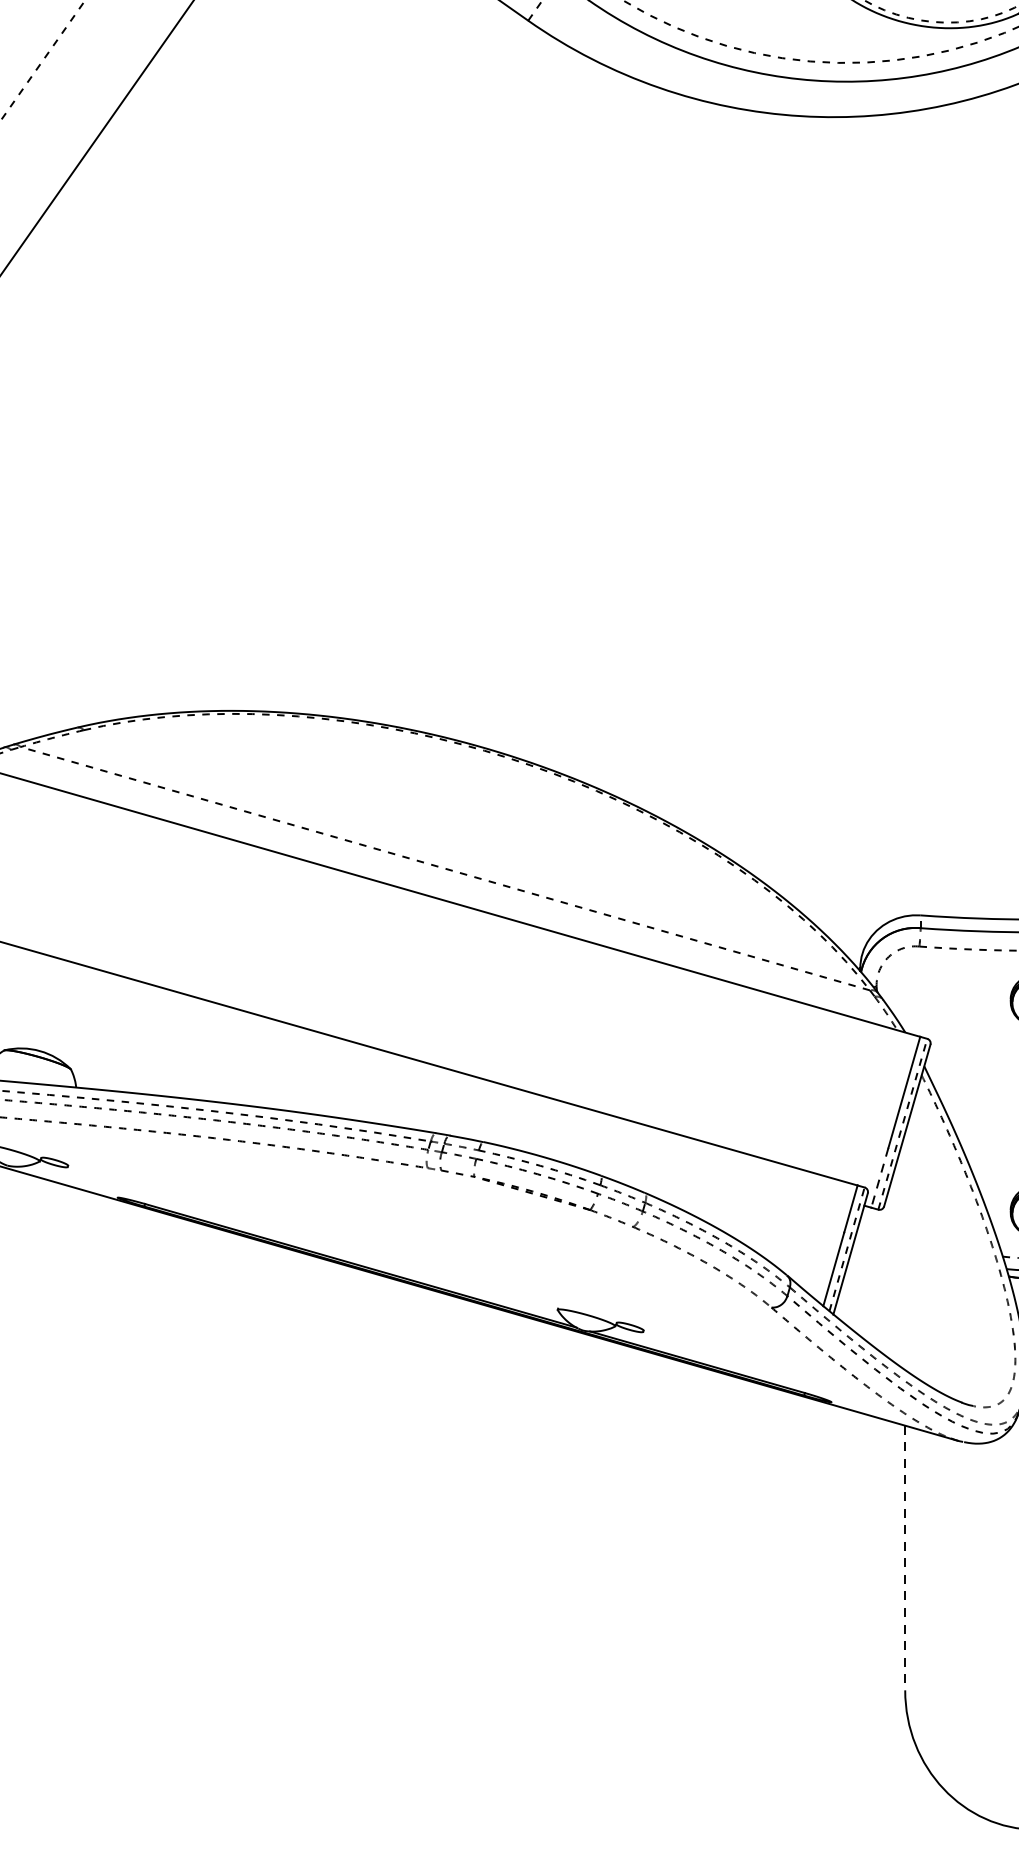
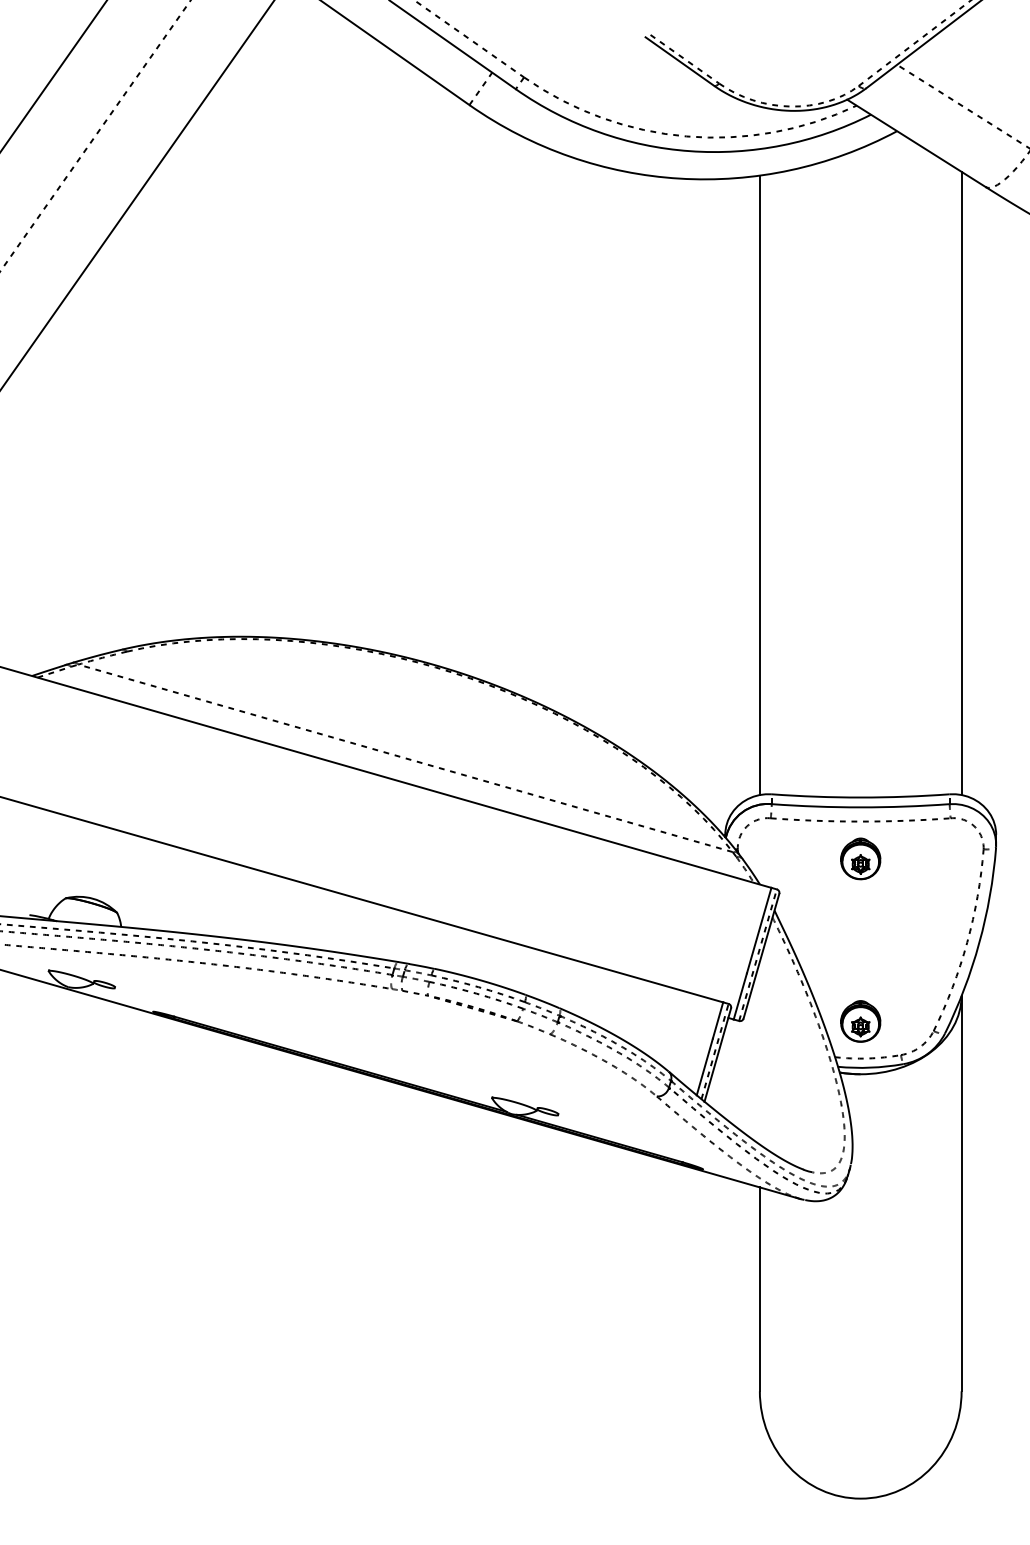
line: (904, 514) -> (759, 485), added
line: (880, 1177) -> (740, 996), dashed -> solid
line: (904, 1558) -> (759, 1289), dashed -> solid

